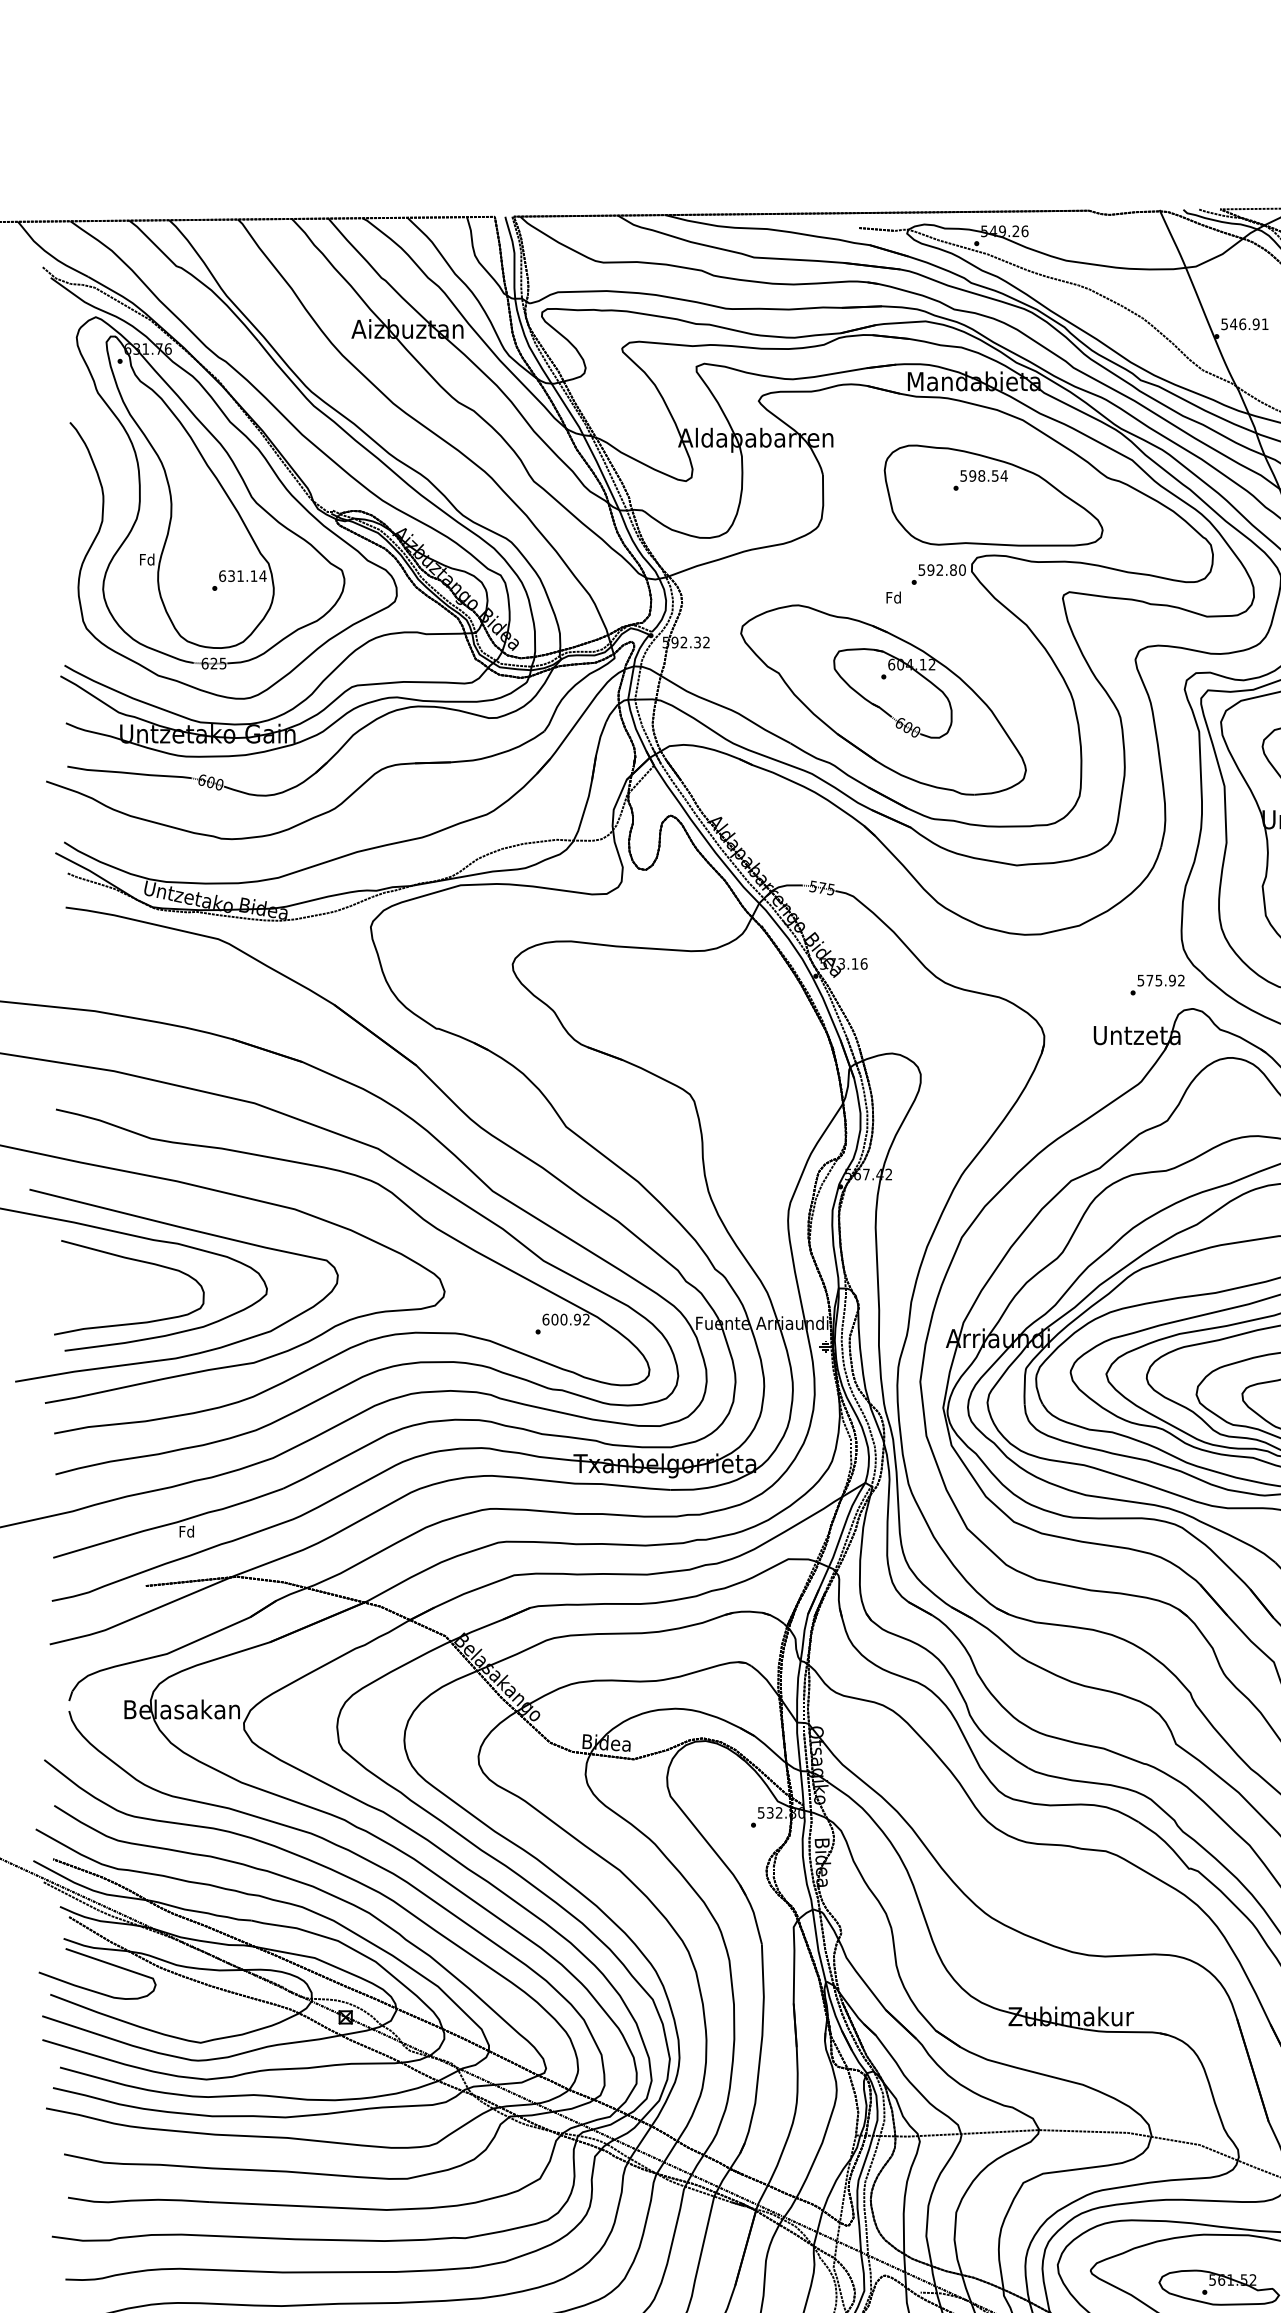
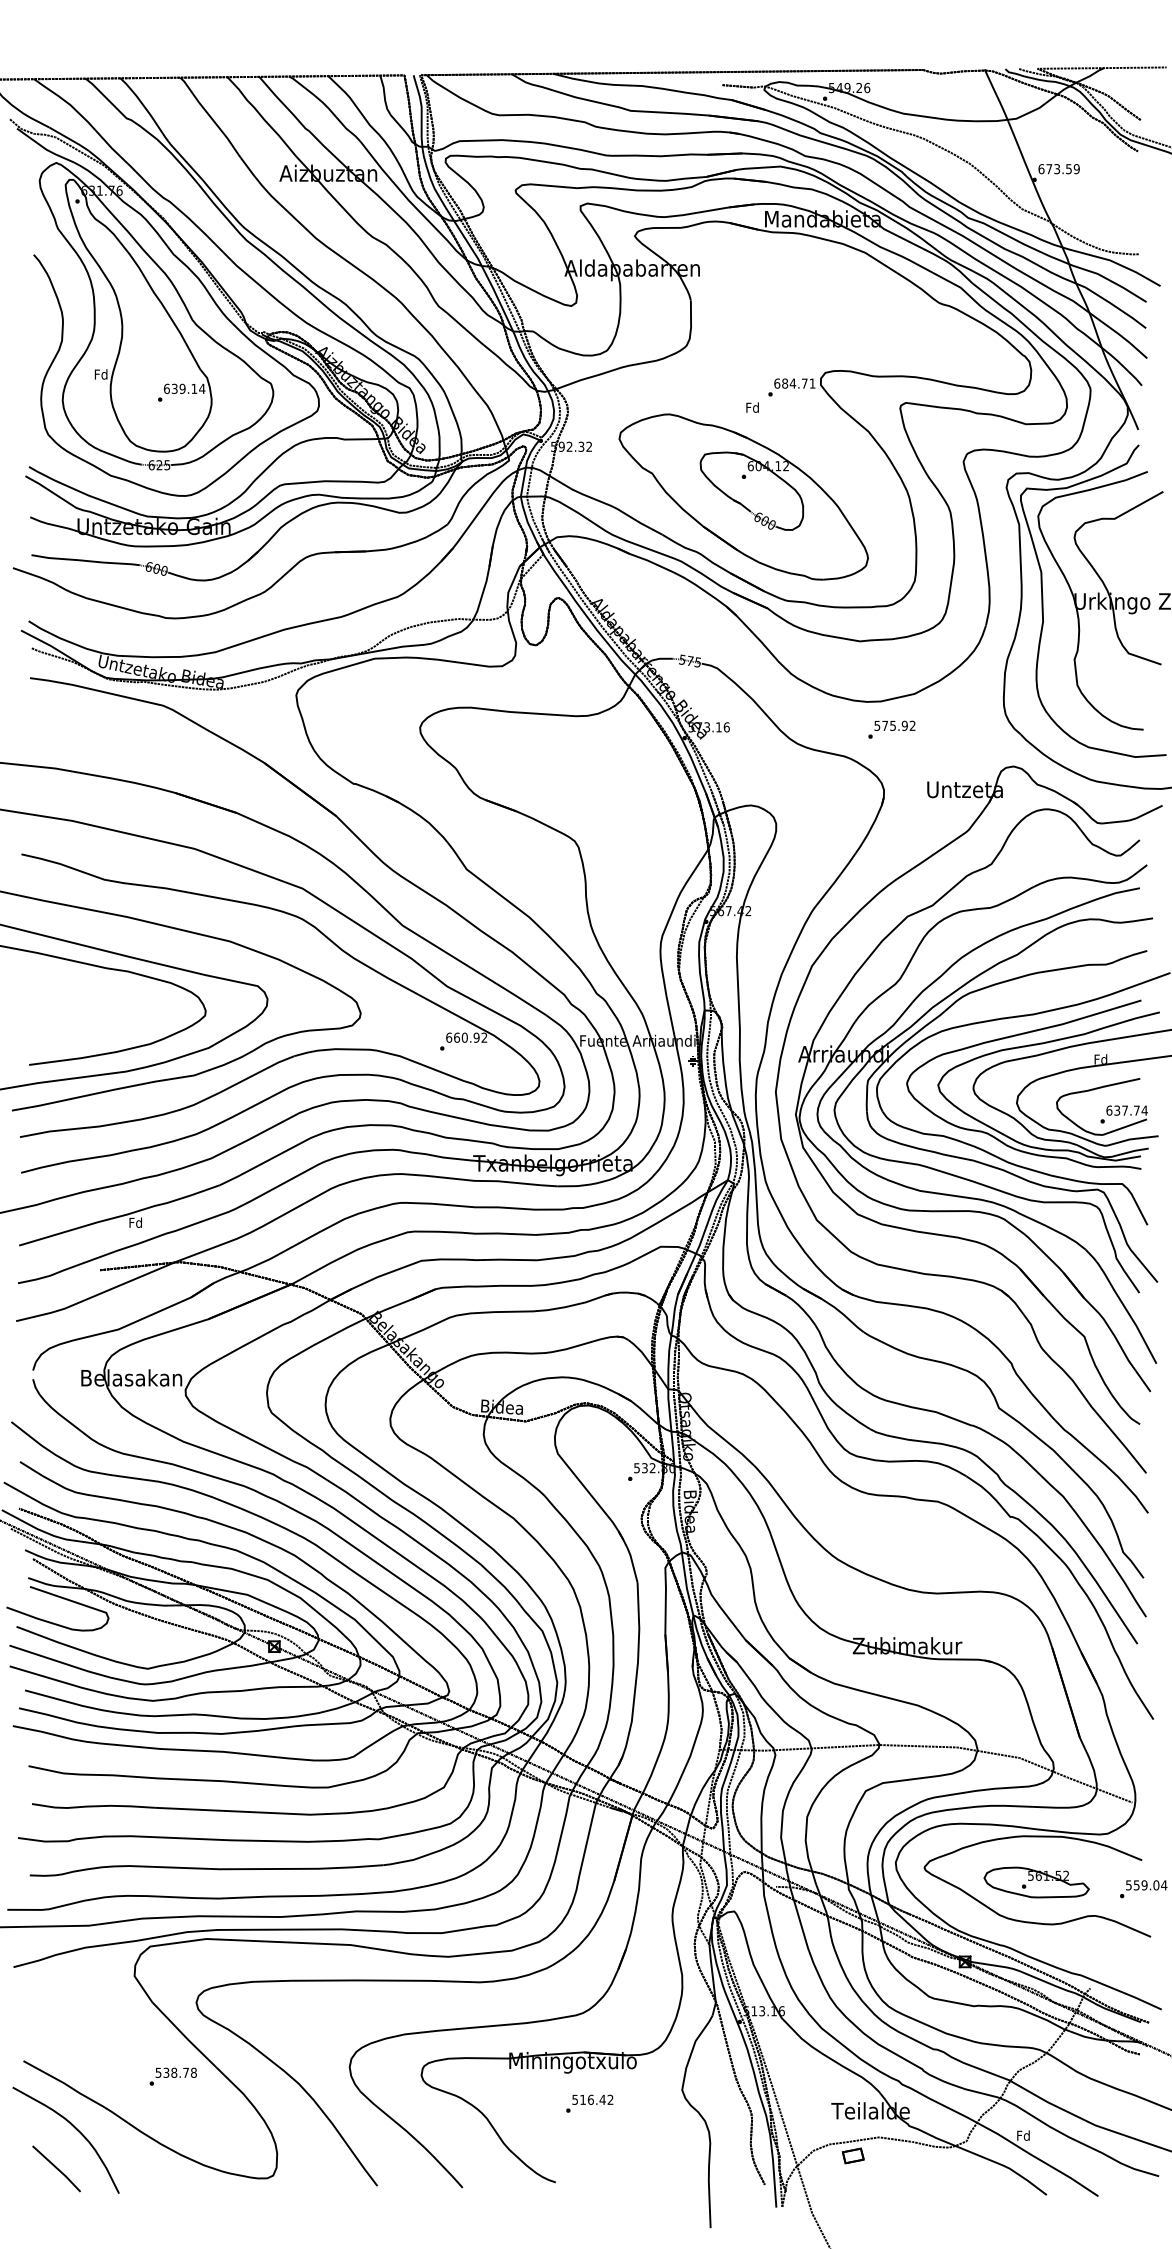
text: (1244, 324) -> (1058, 169), 546.91 -> 673.59
part: (993, 495) -> (839, 318), removed
text: (941, 569) -> (794, 383), 592.80 -> 684.71
text: (240, 575) -> (182, 388), 631.14 -> 639.14
text: (1157, 984) -> (891, 729), moved
curve: (133, 1260) -> (89, 986), removed
text: (555, 1319) -> (457, 1037), 600.92 -> 660.92

